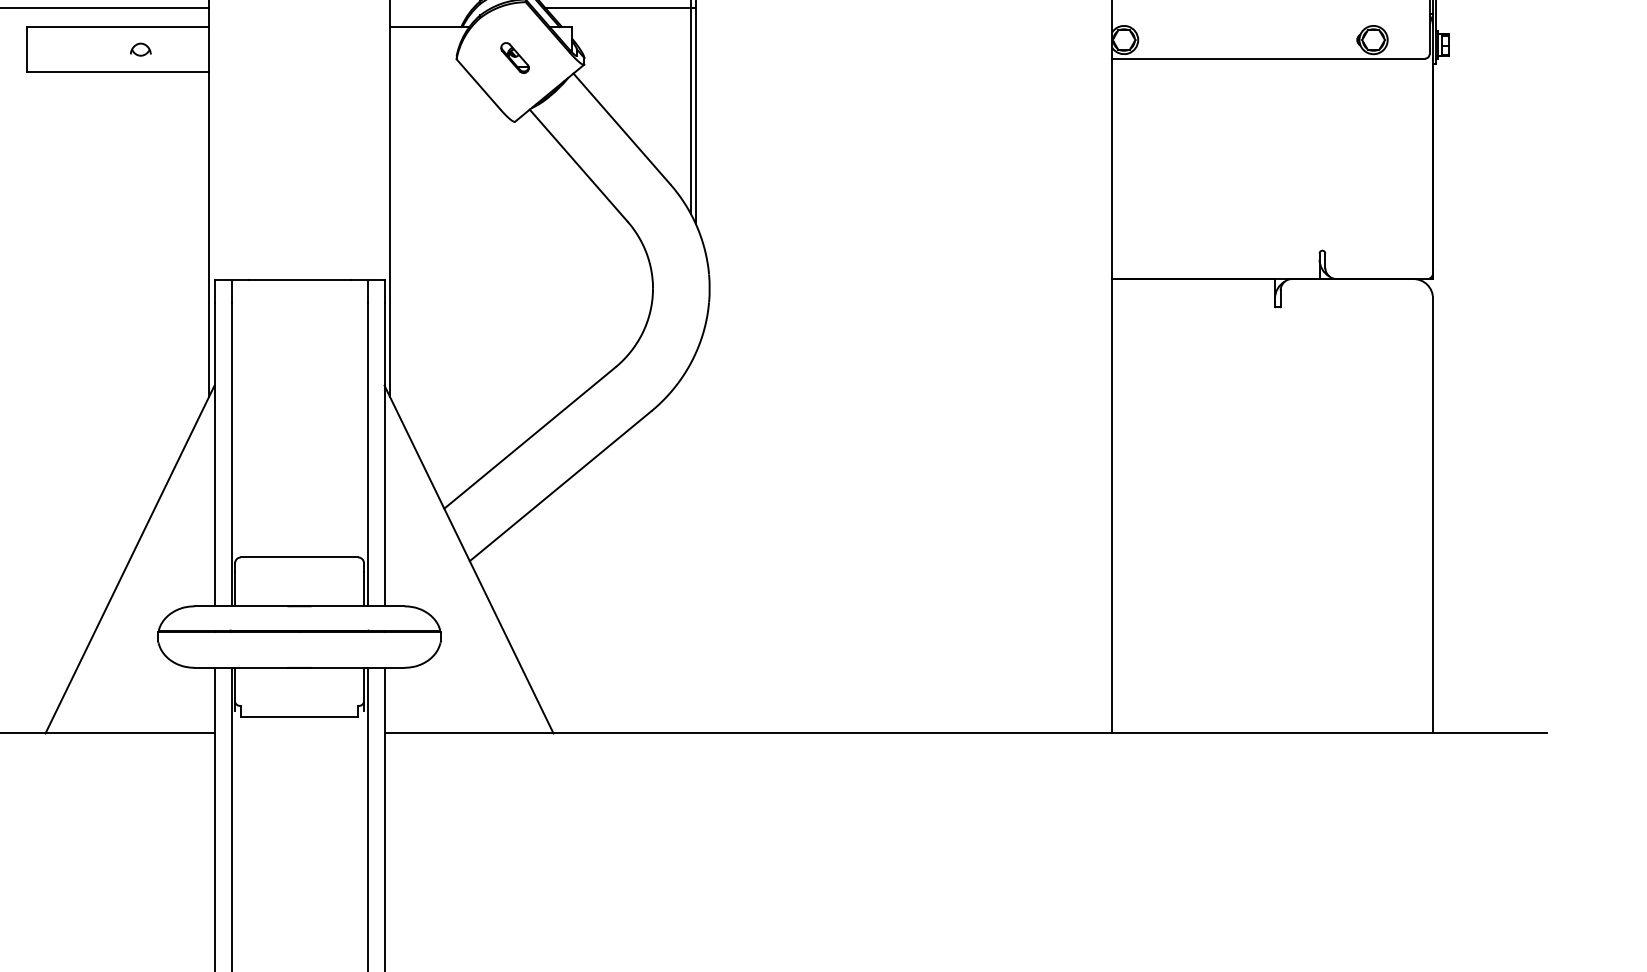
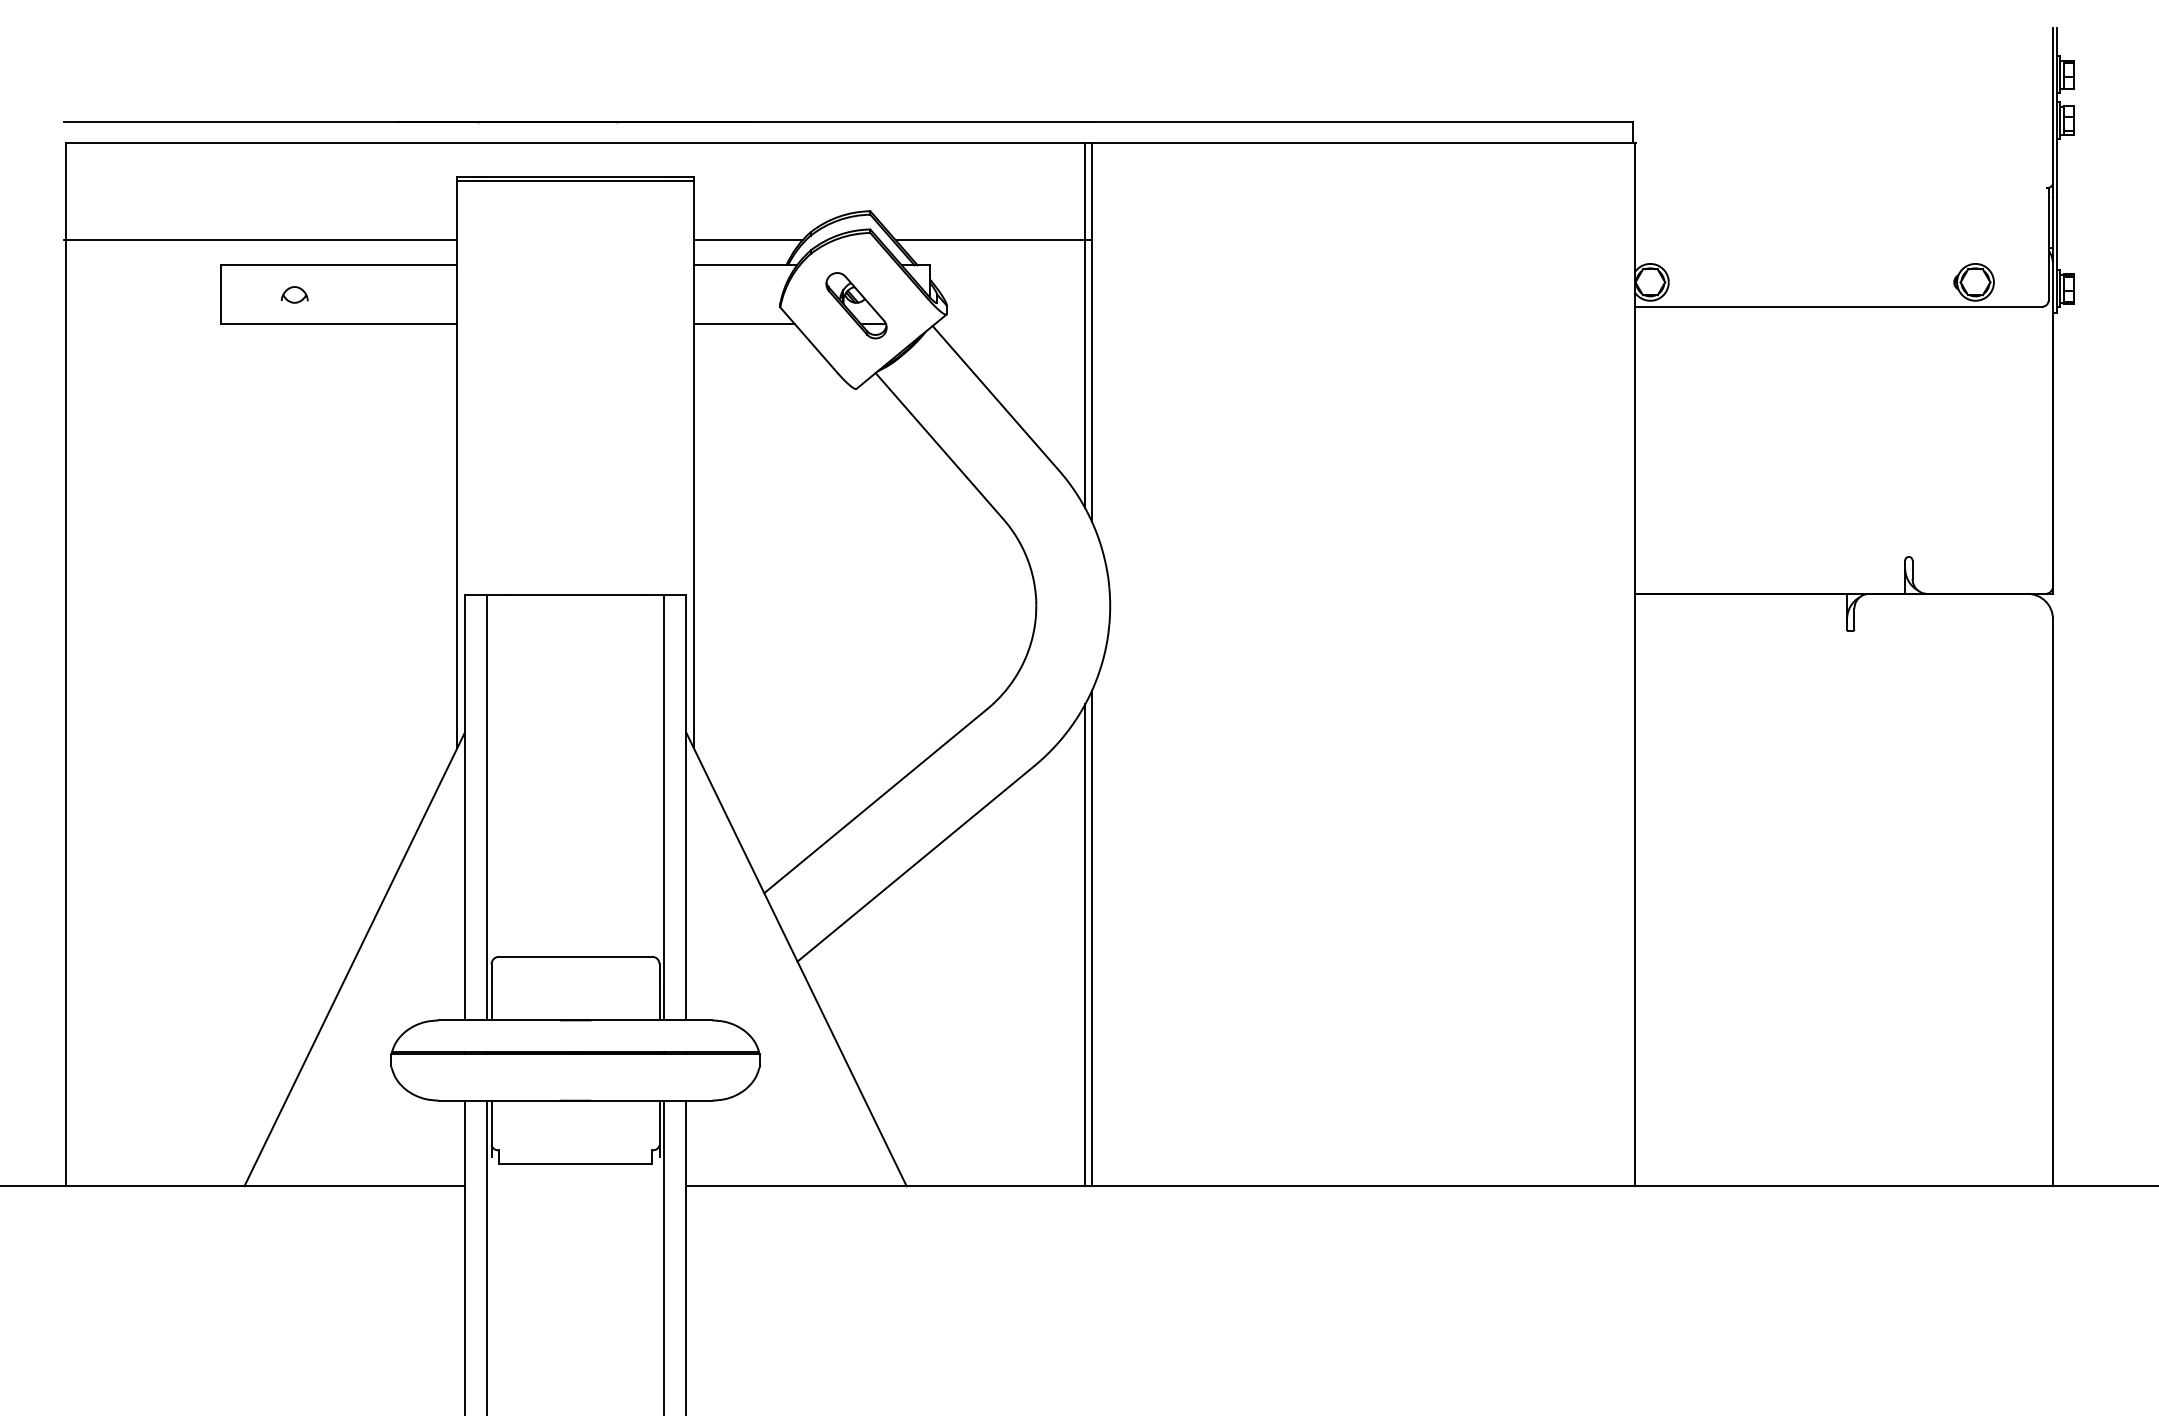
line: (431, 7) -> (747, 240), added
part: (140, 49) -> (294, 294), moved
part: (515, 57) -> (856, 305), size x1.67
line: (429, 72) -> (744, 324), added
line: (695, 543) -> (1091, 938), added
line: (690, 548) -> (1085, 945), added

